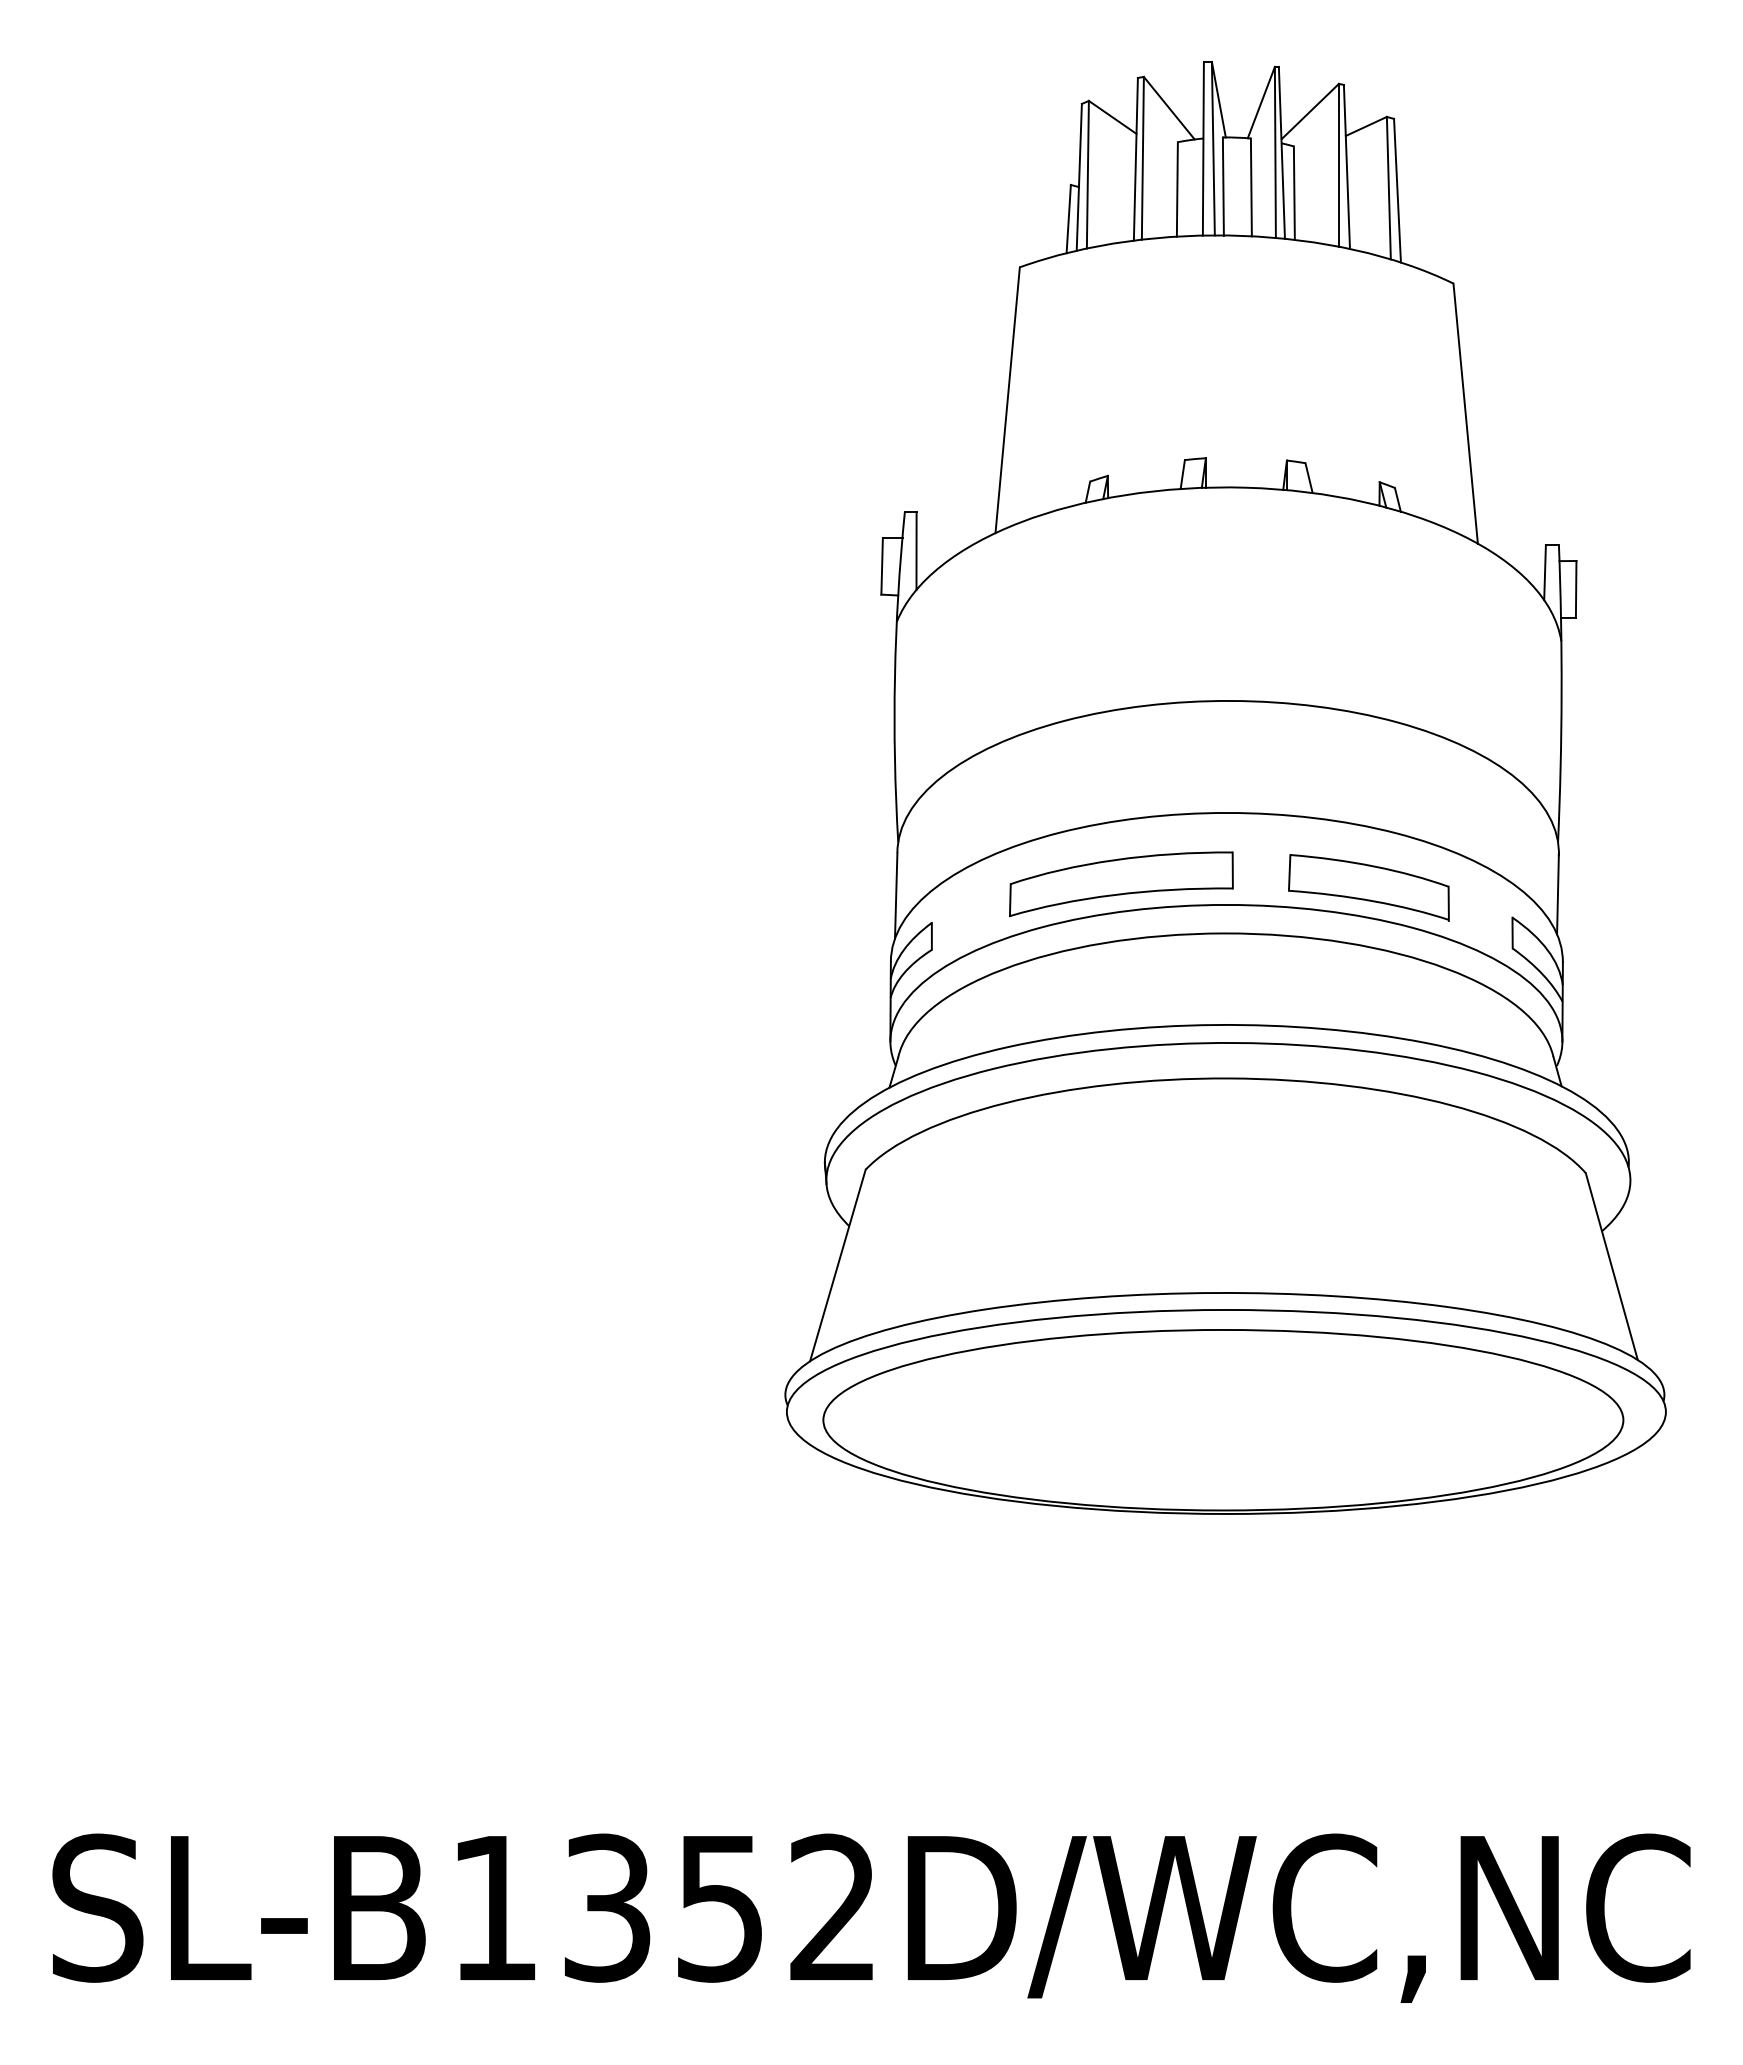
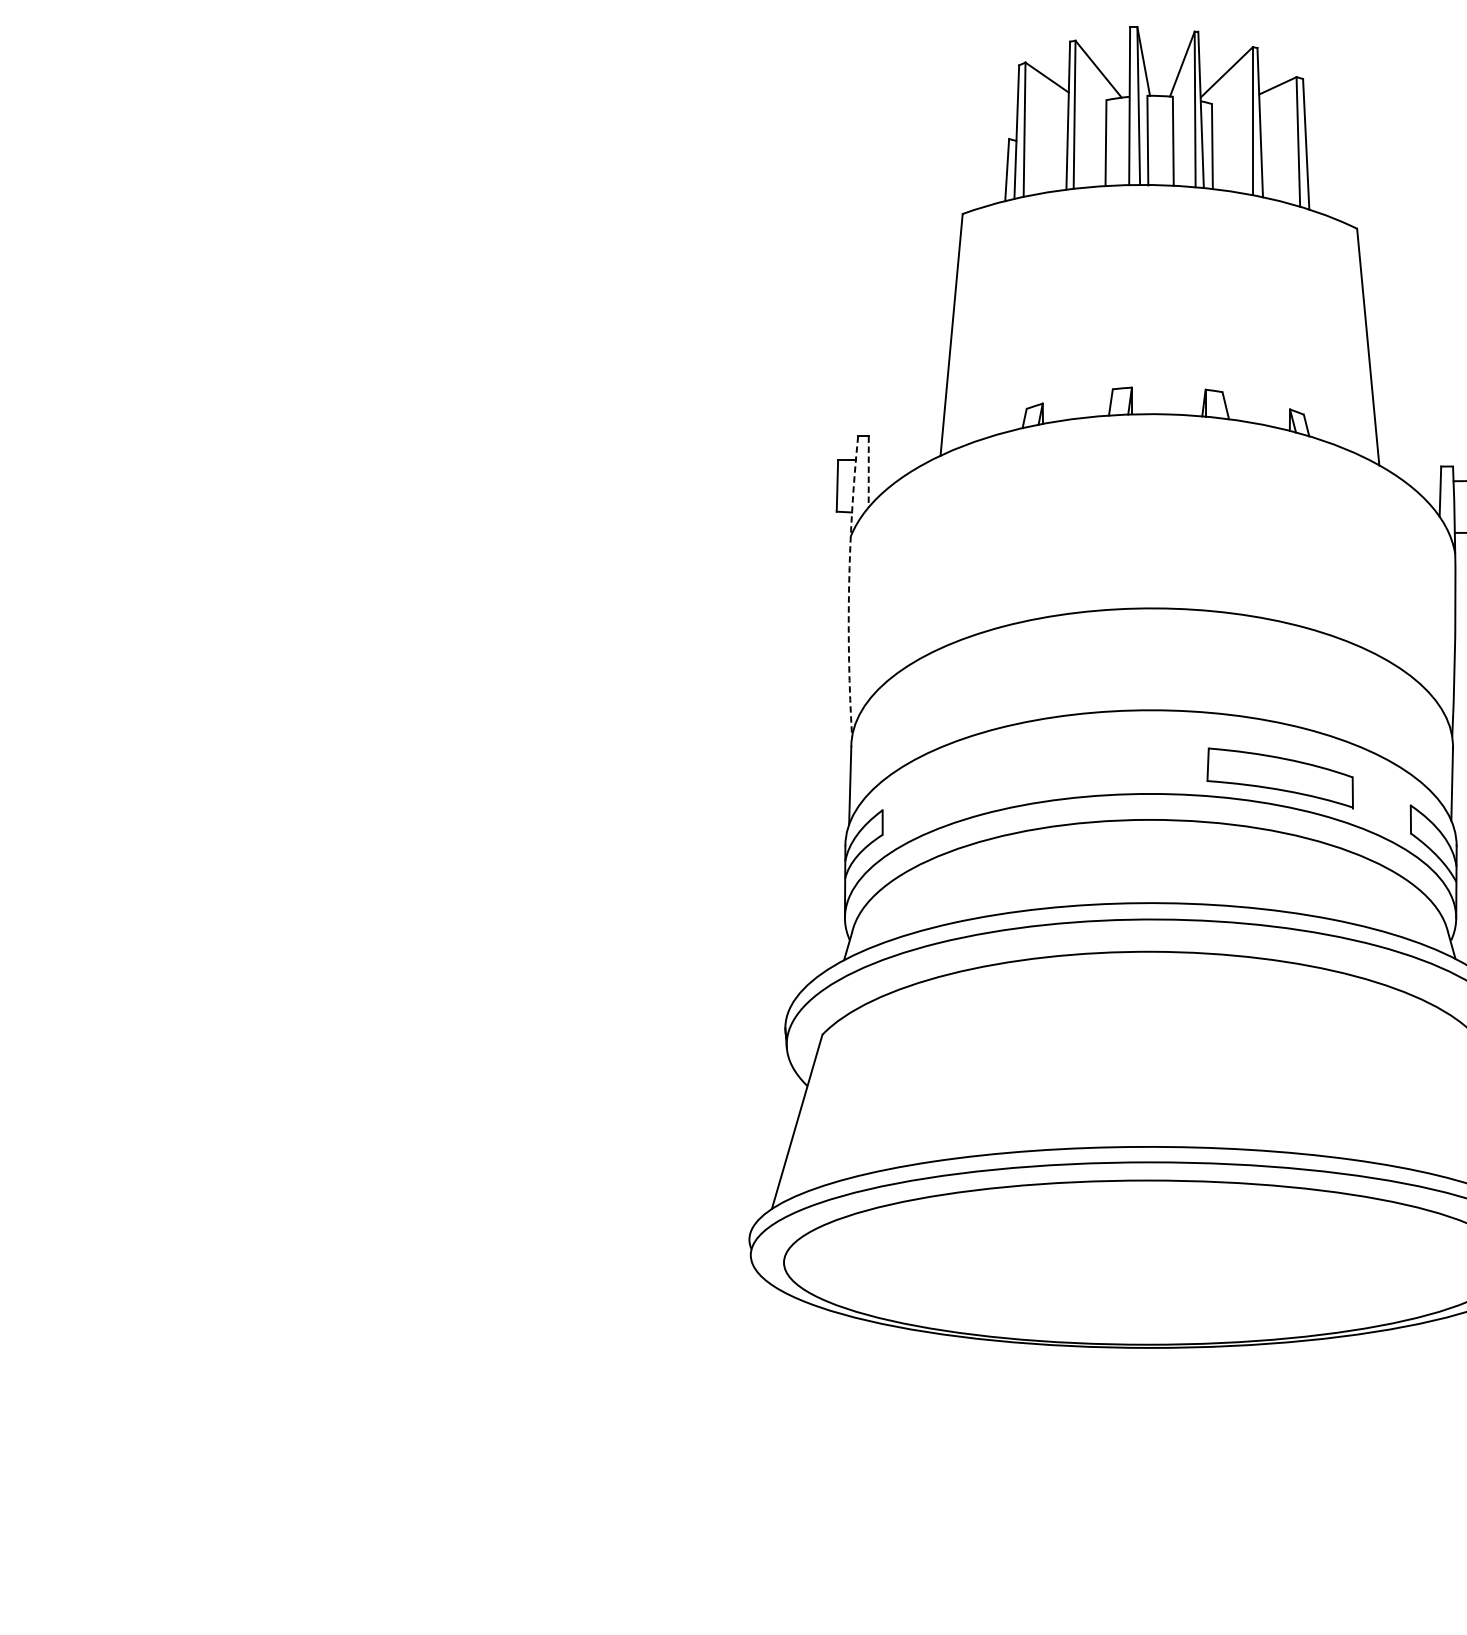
line: (916, 550) -> (868, 471), solid -> dashed
arc: (894, 676) -> (848, 586), solid -> dashed
part: (1121, 884) -> (1055, 775), removed

